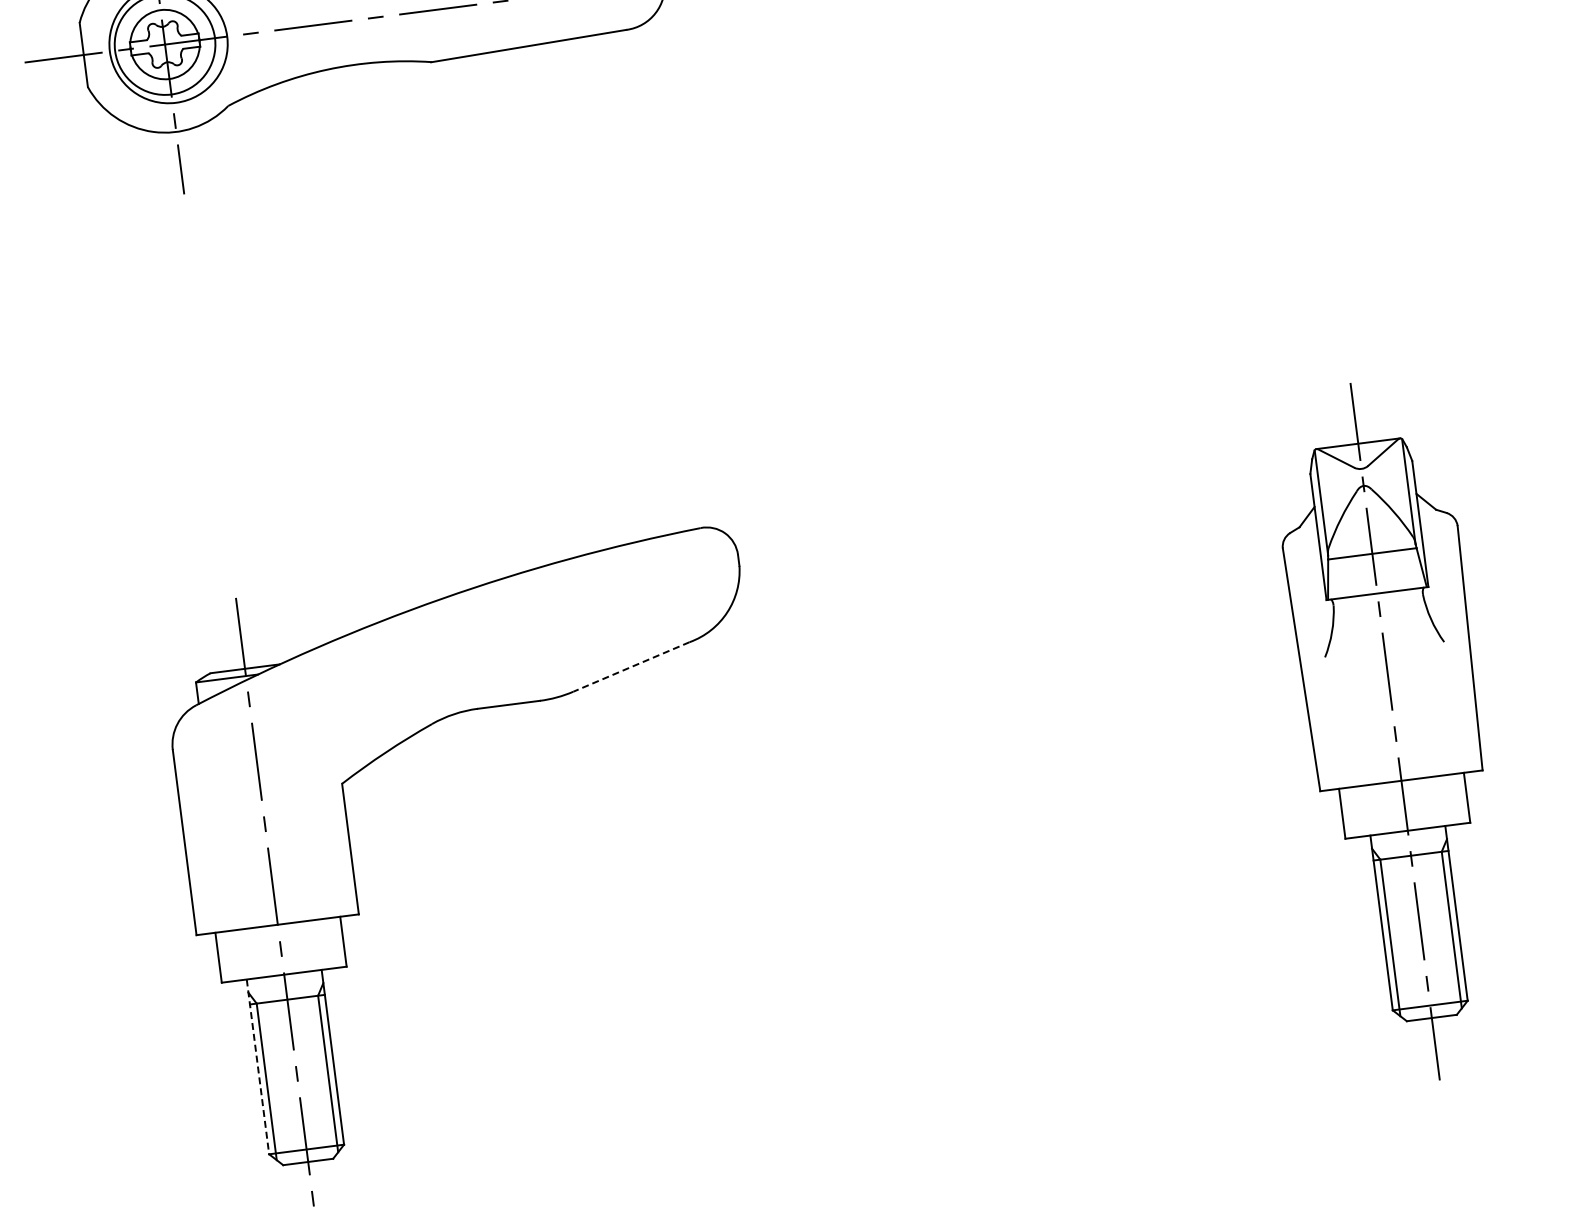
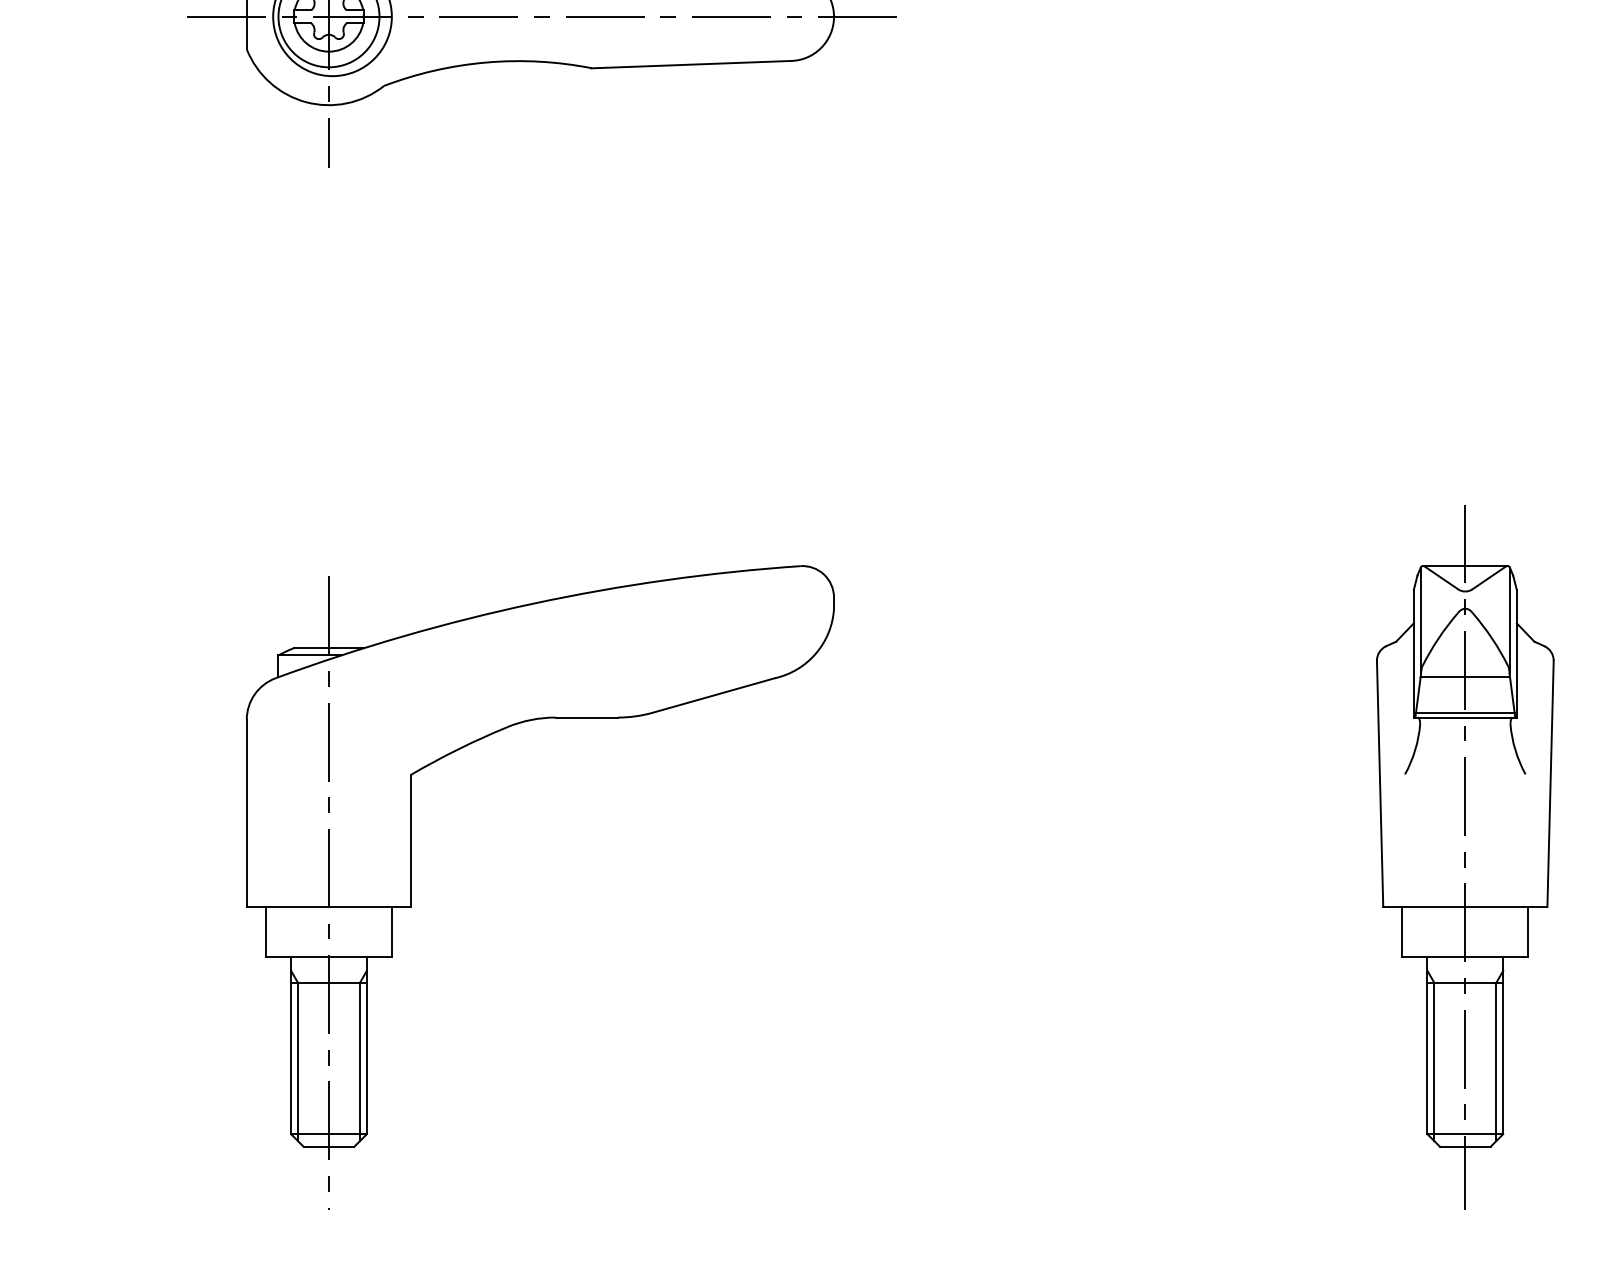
line: (1376, 589) -> (1464, 713), added
line: (631, 666) -> (713, 695), dashed -> solid
line: (258, 1067) -> (291, 1046), dashed -> solid

